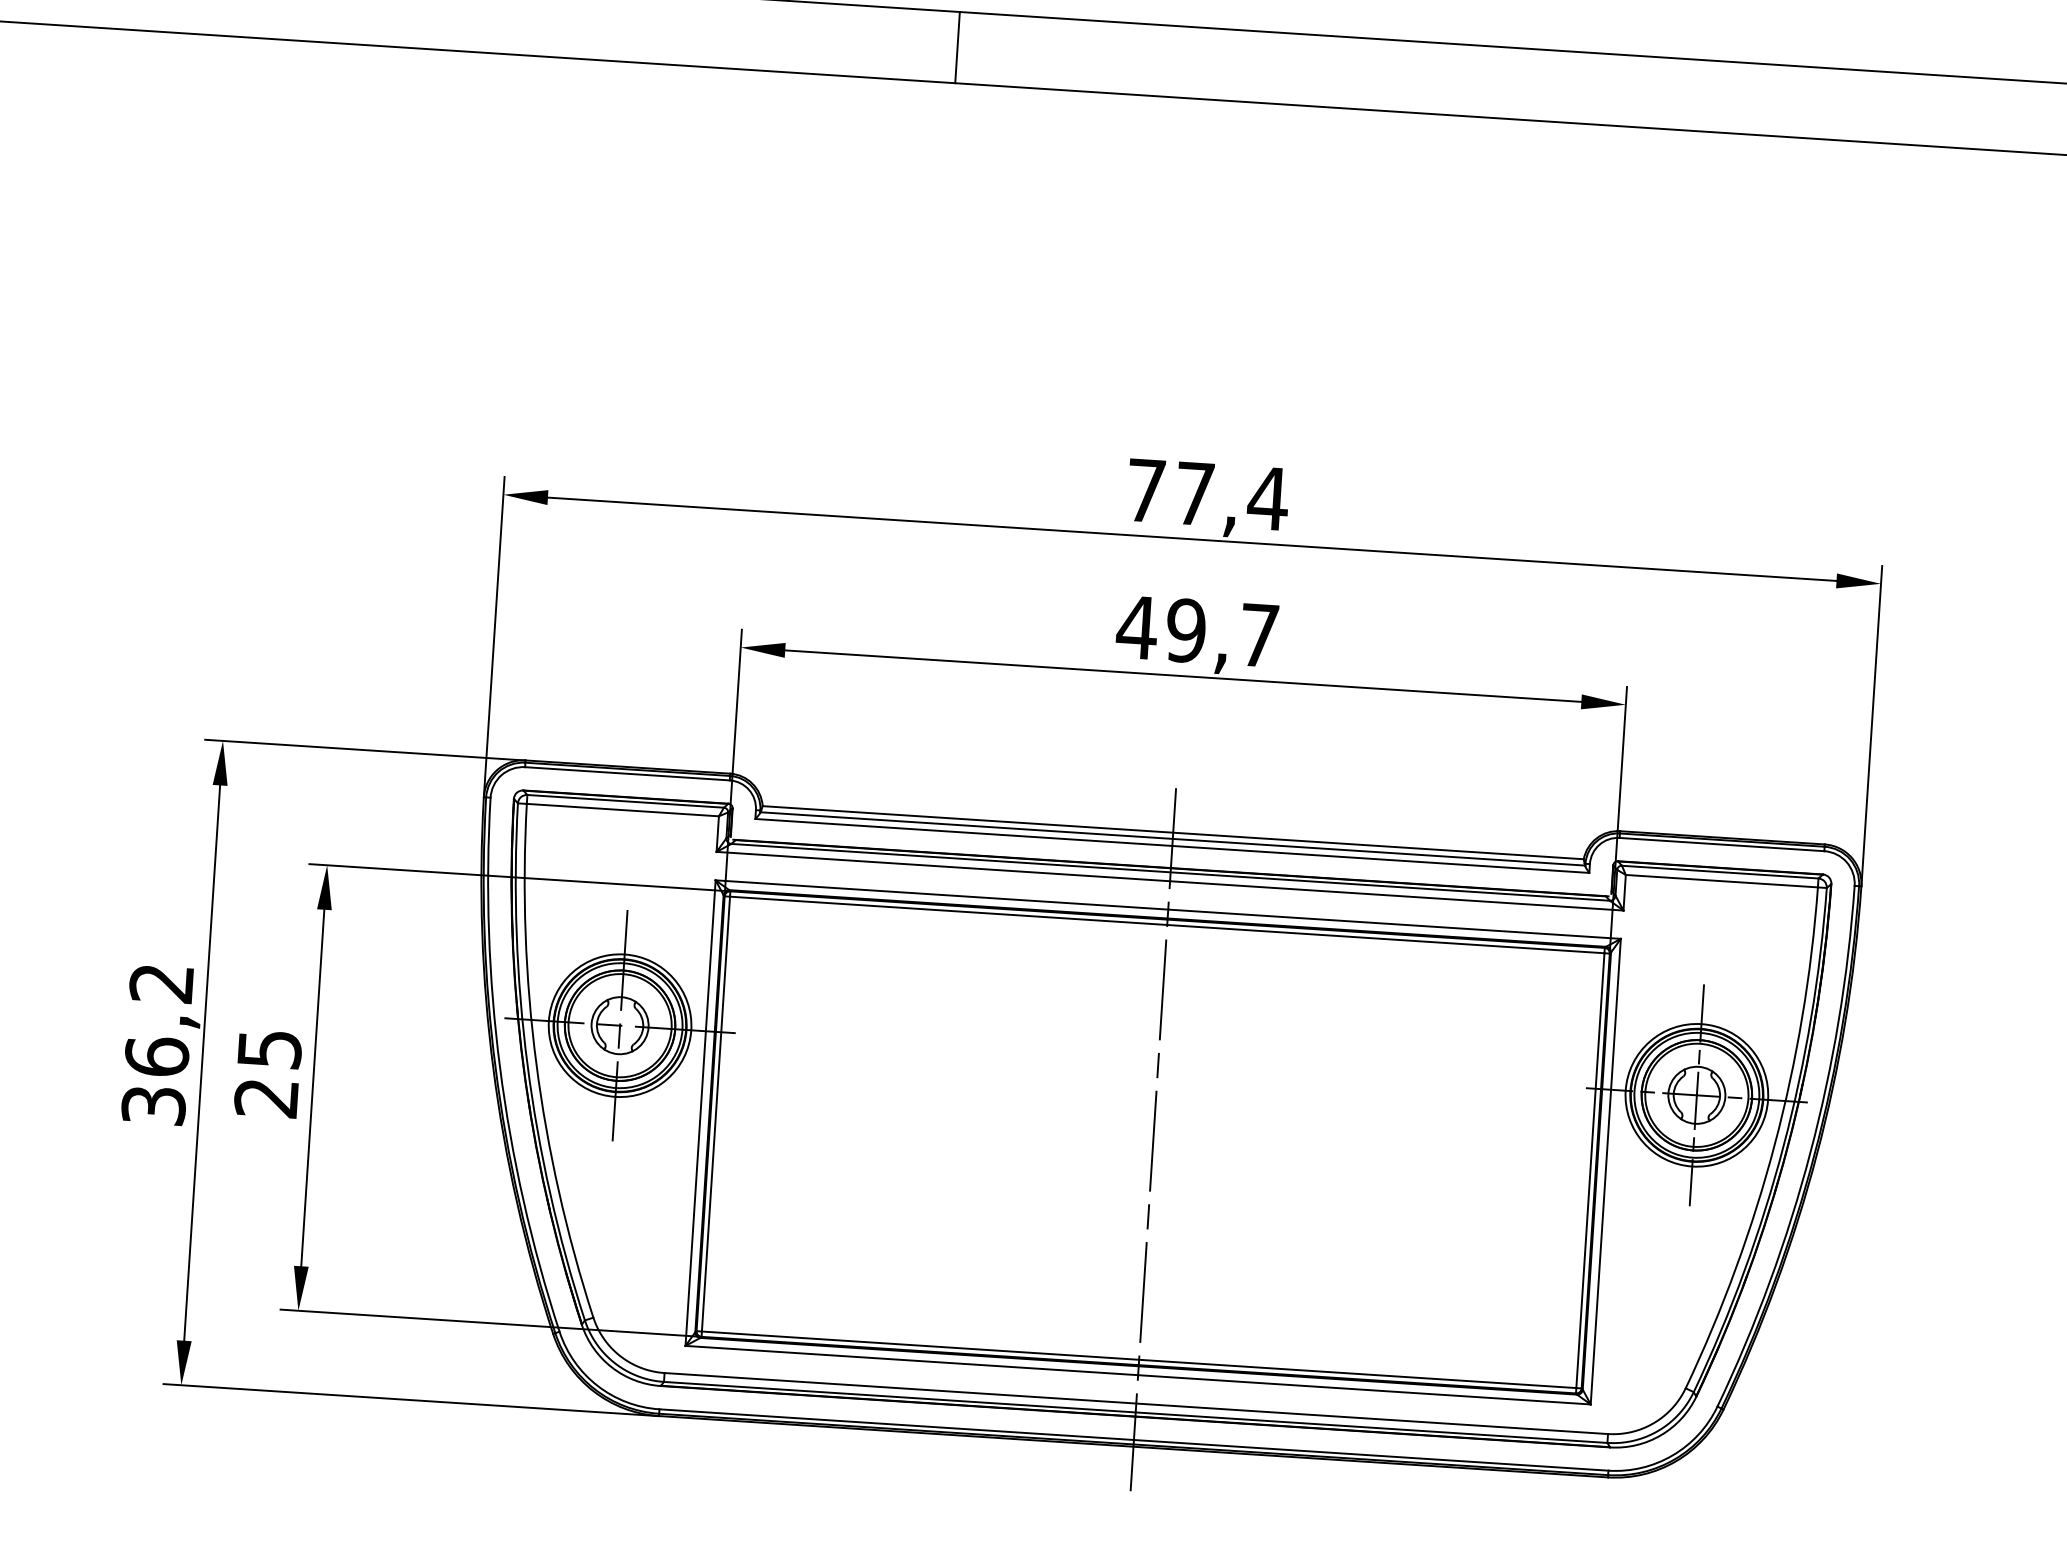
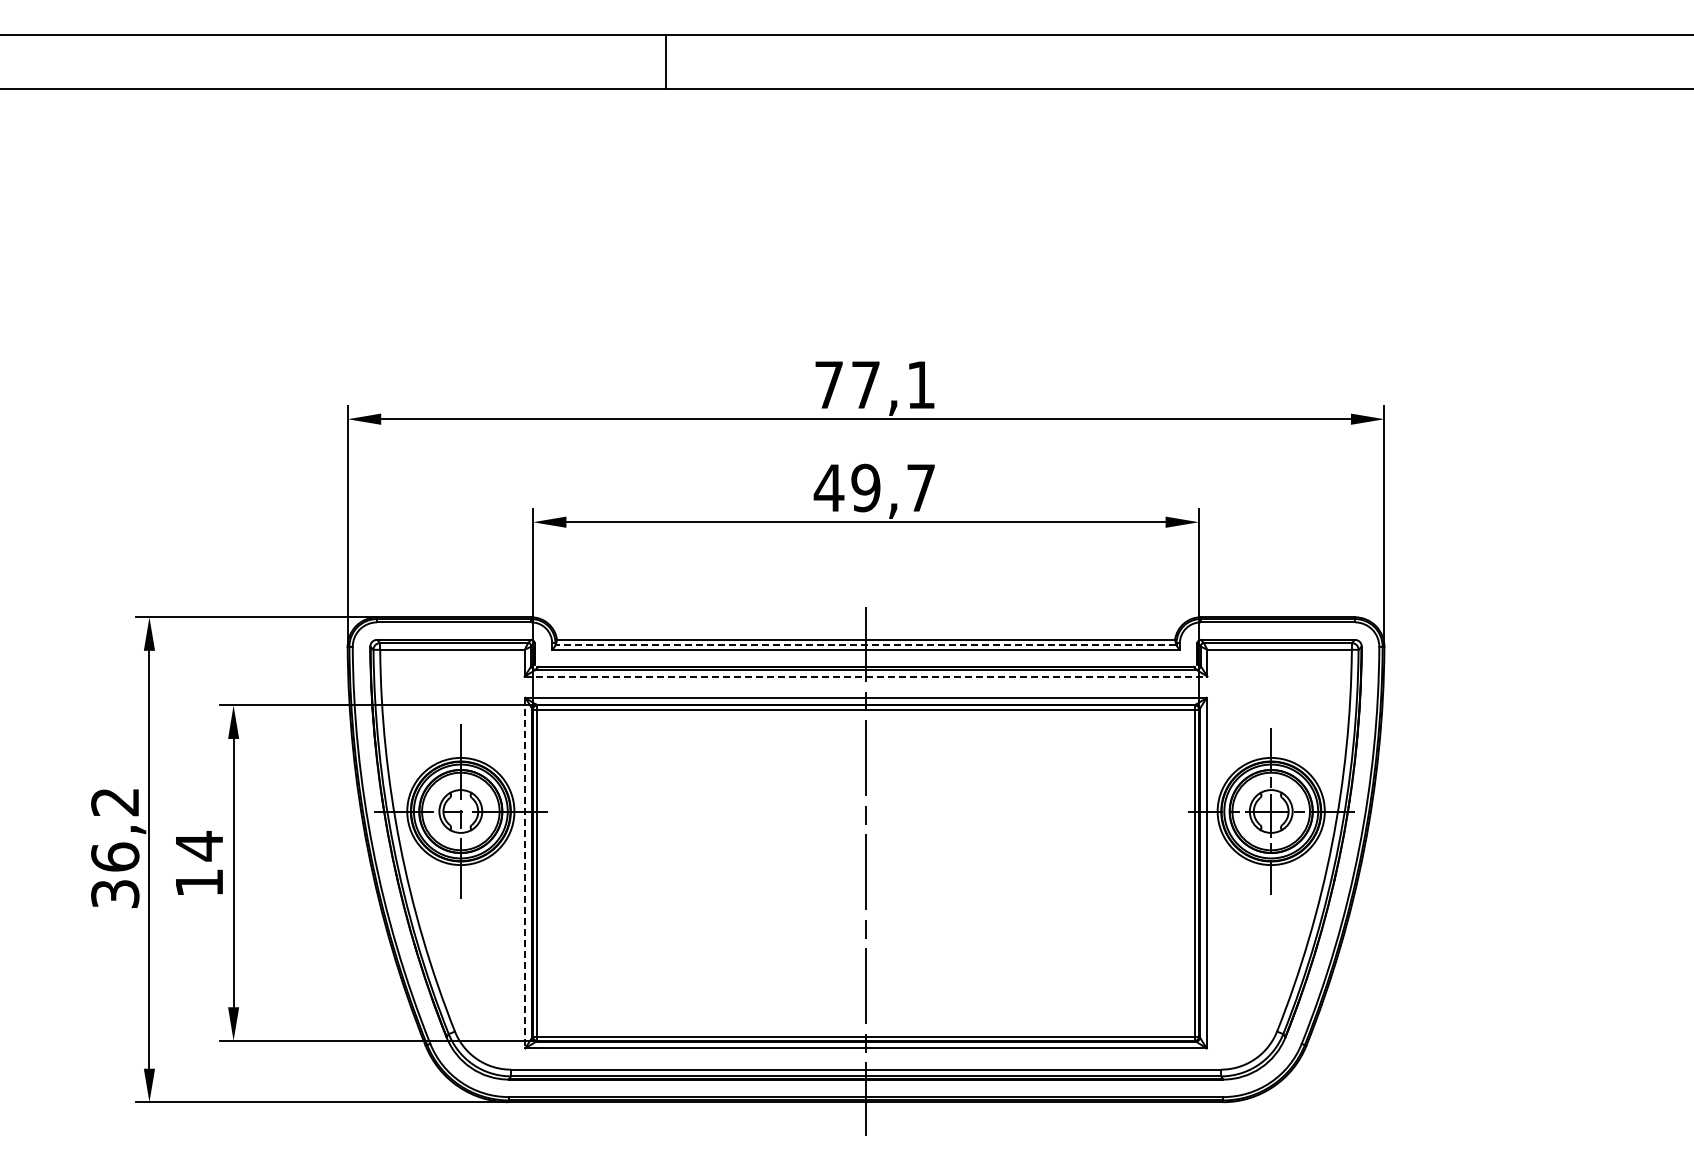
text: (1267, 497) -> (920, 384), 77,4 -> 77,1
line: (1172, 838) -> (865, 644), solid -> dashed
line: (1170, 881) -> (866, 676), solid -> dashed
text: (268, 1072) -> (199, 863), 25 -> 14
line: (700, 1113) -> (525, 873), solid -> dashed

